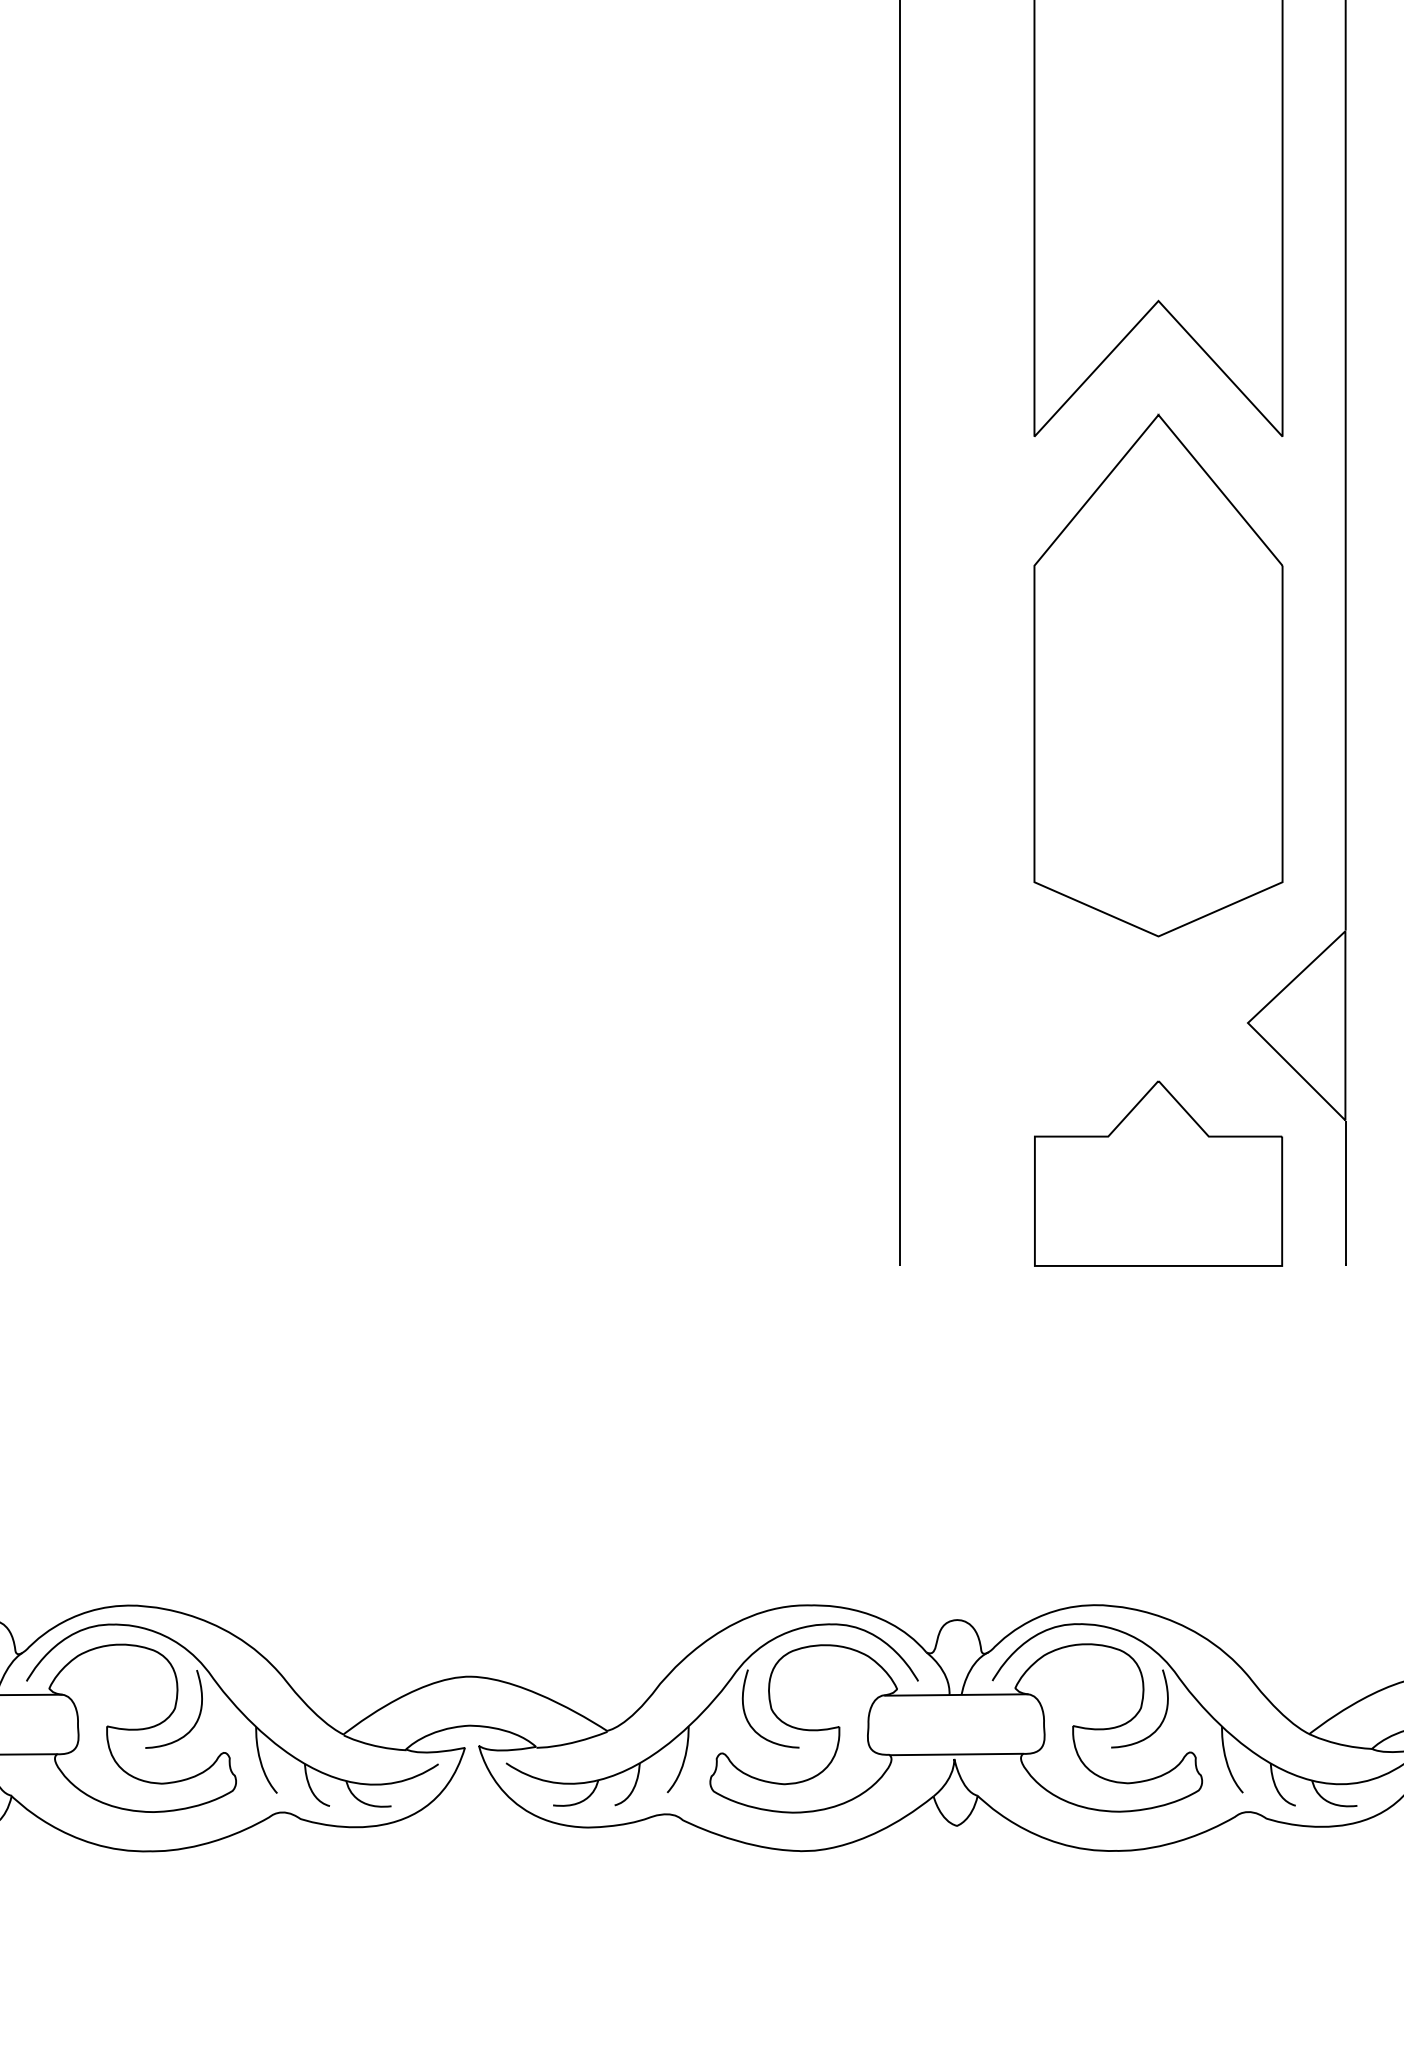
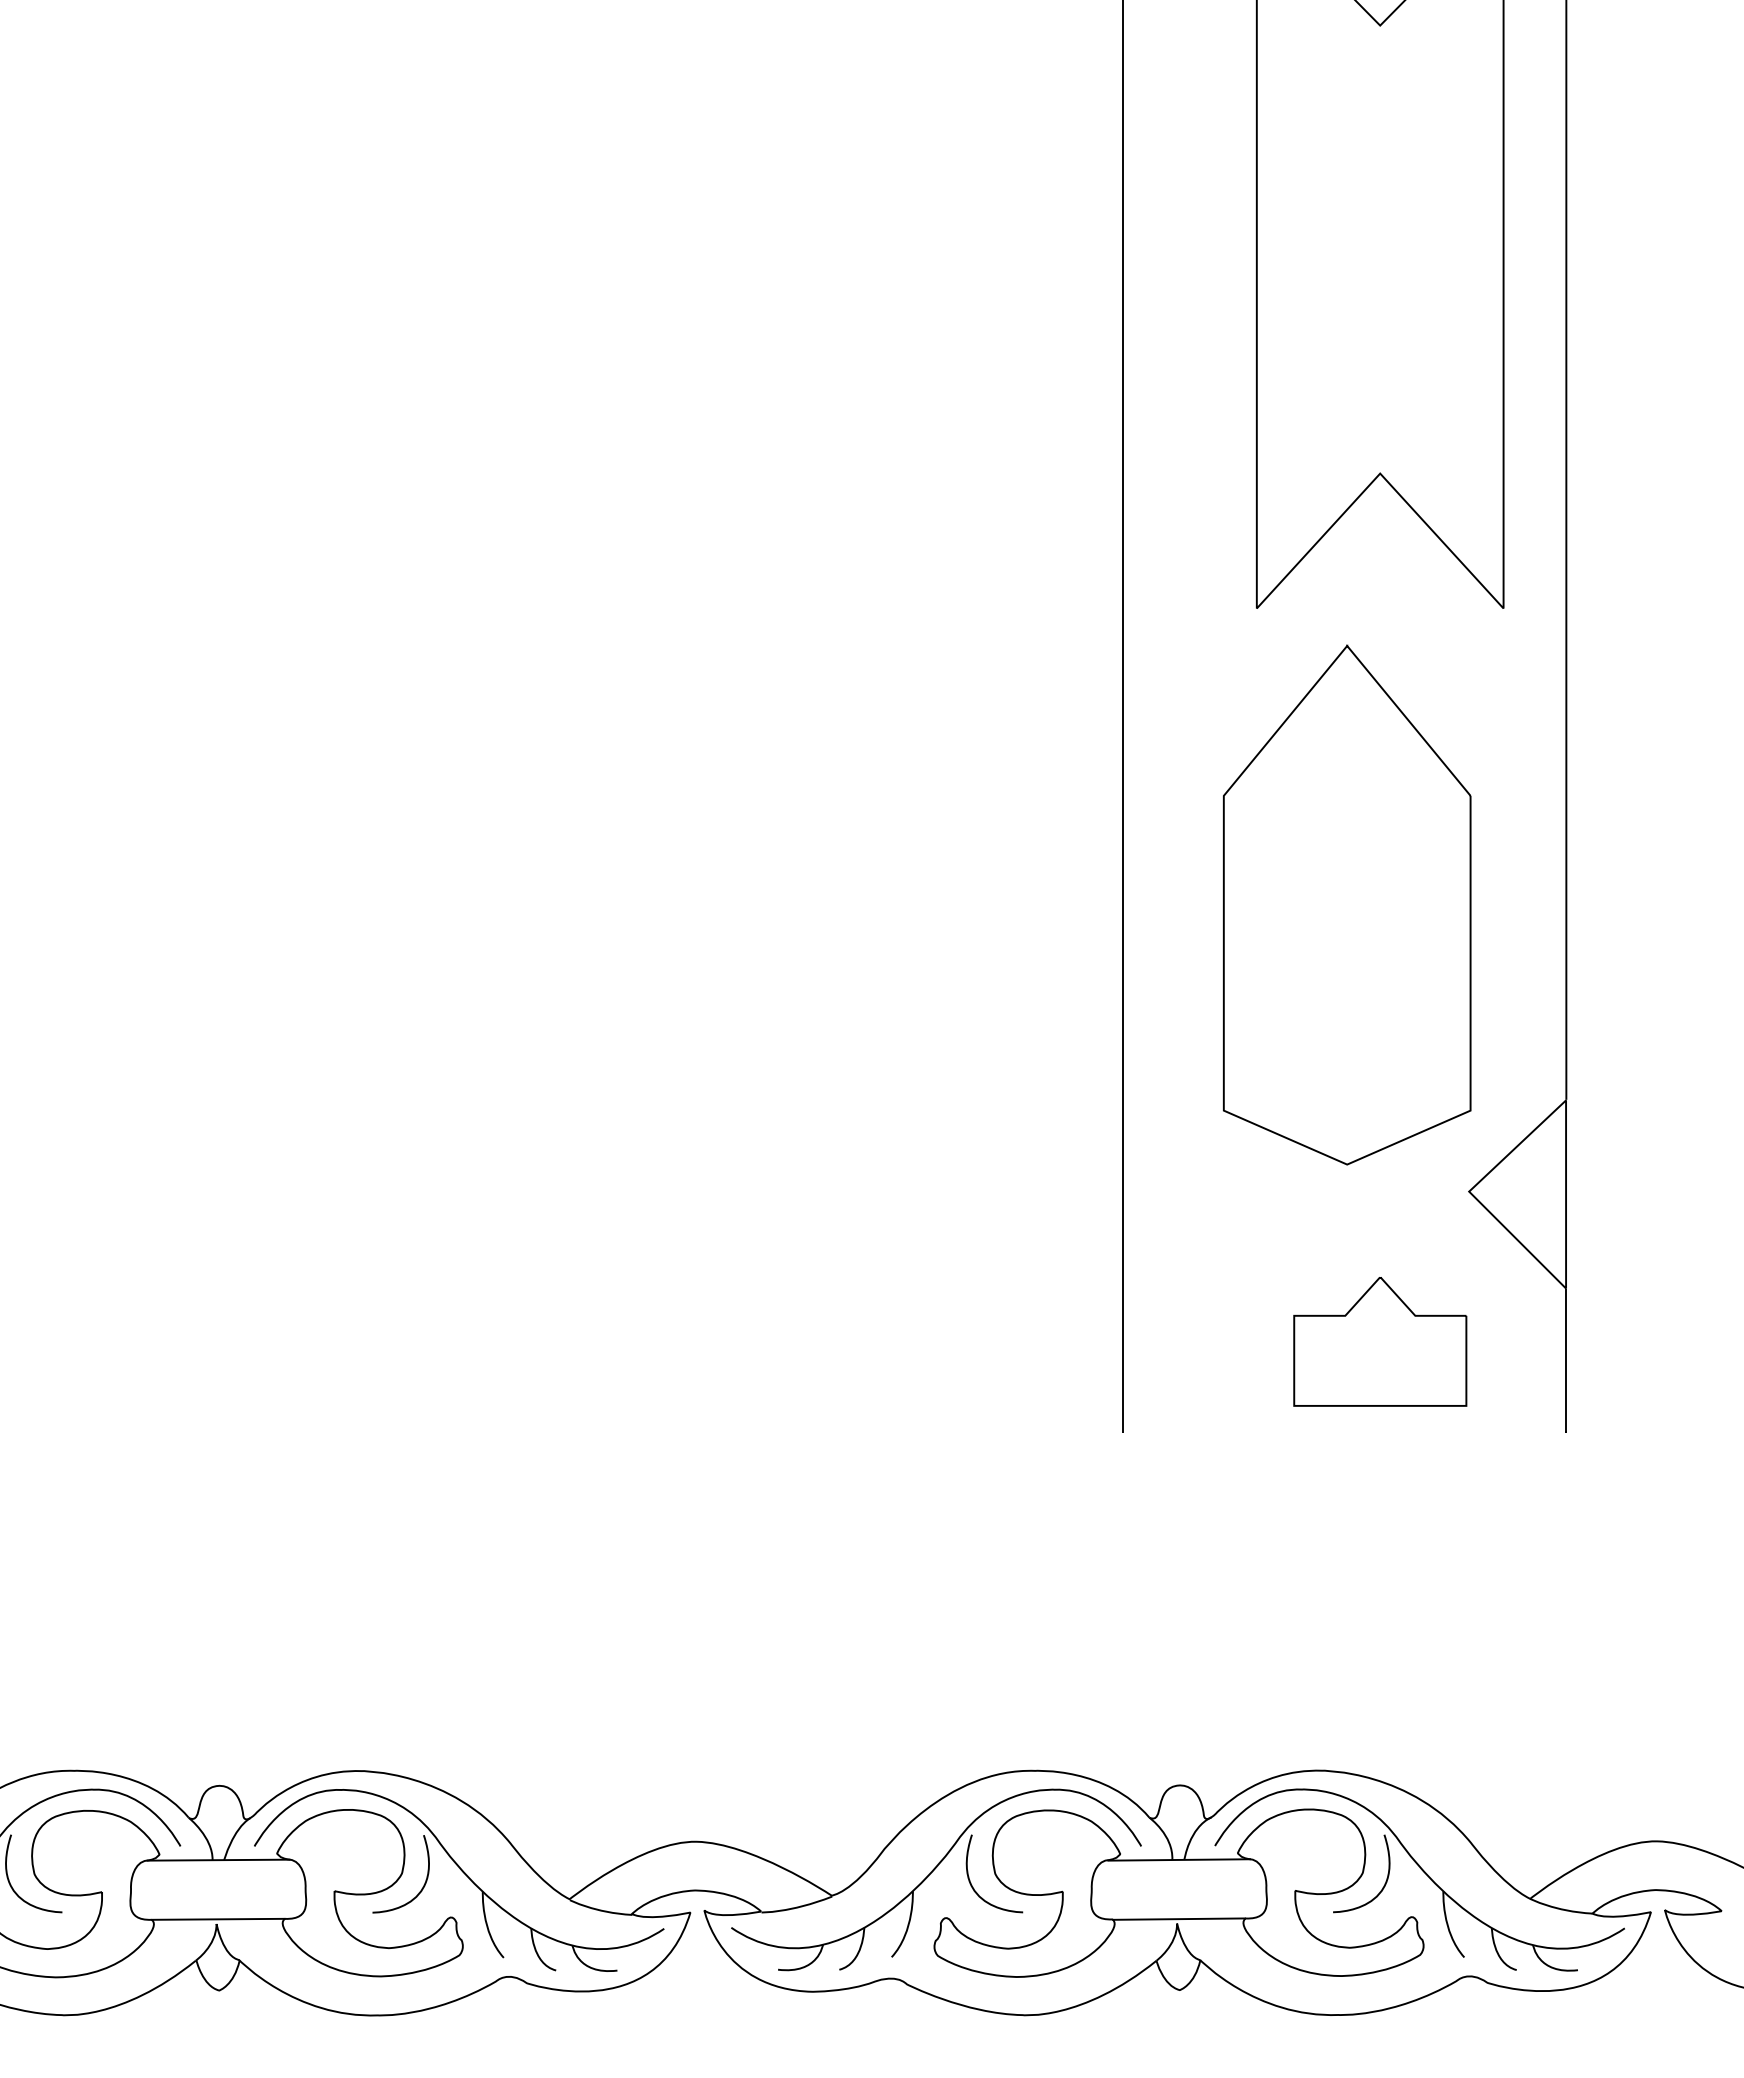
part: (1158, 674) -> (1347, 904), moved
part: (1158, 1173) -> (1380, 1341), size x0.7

